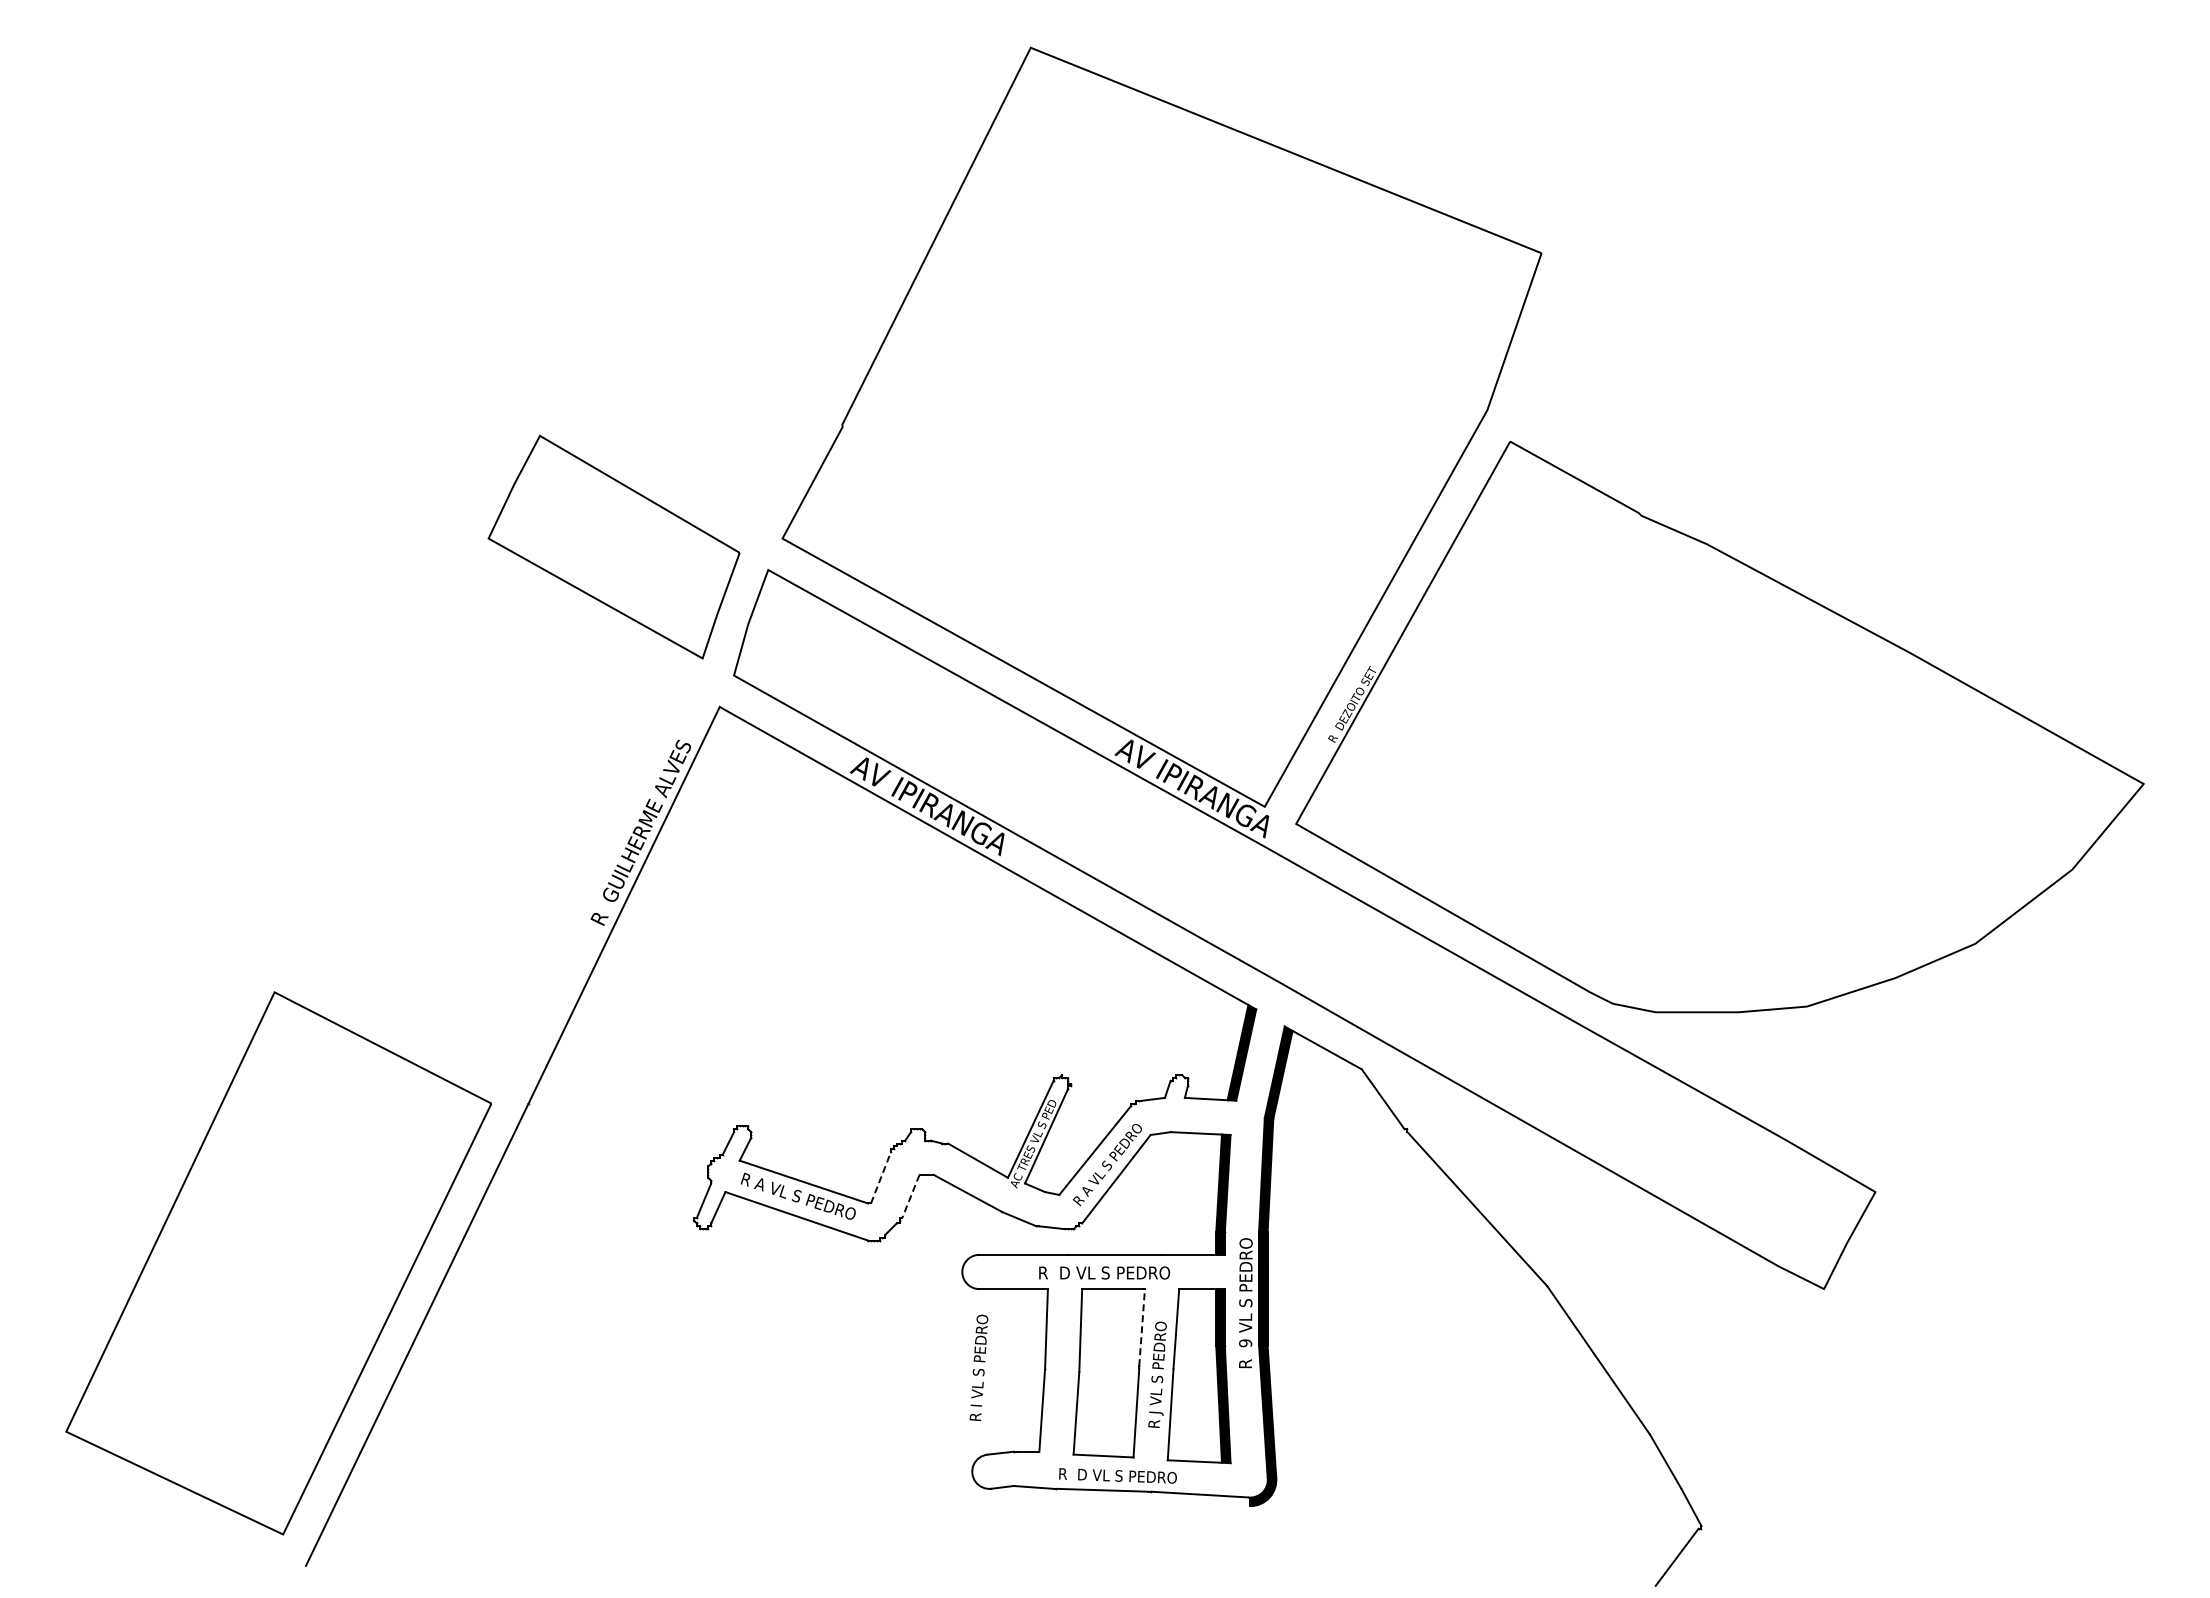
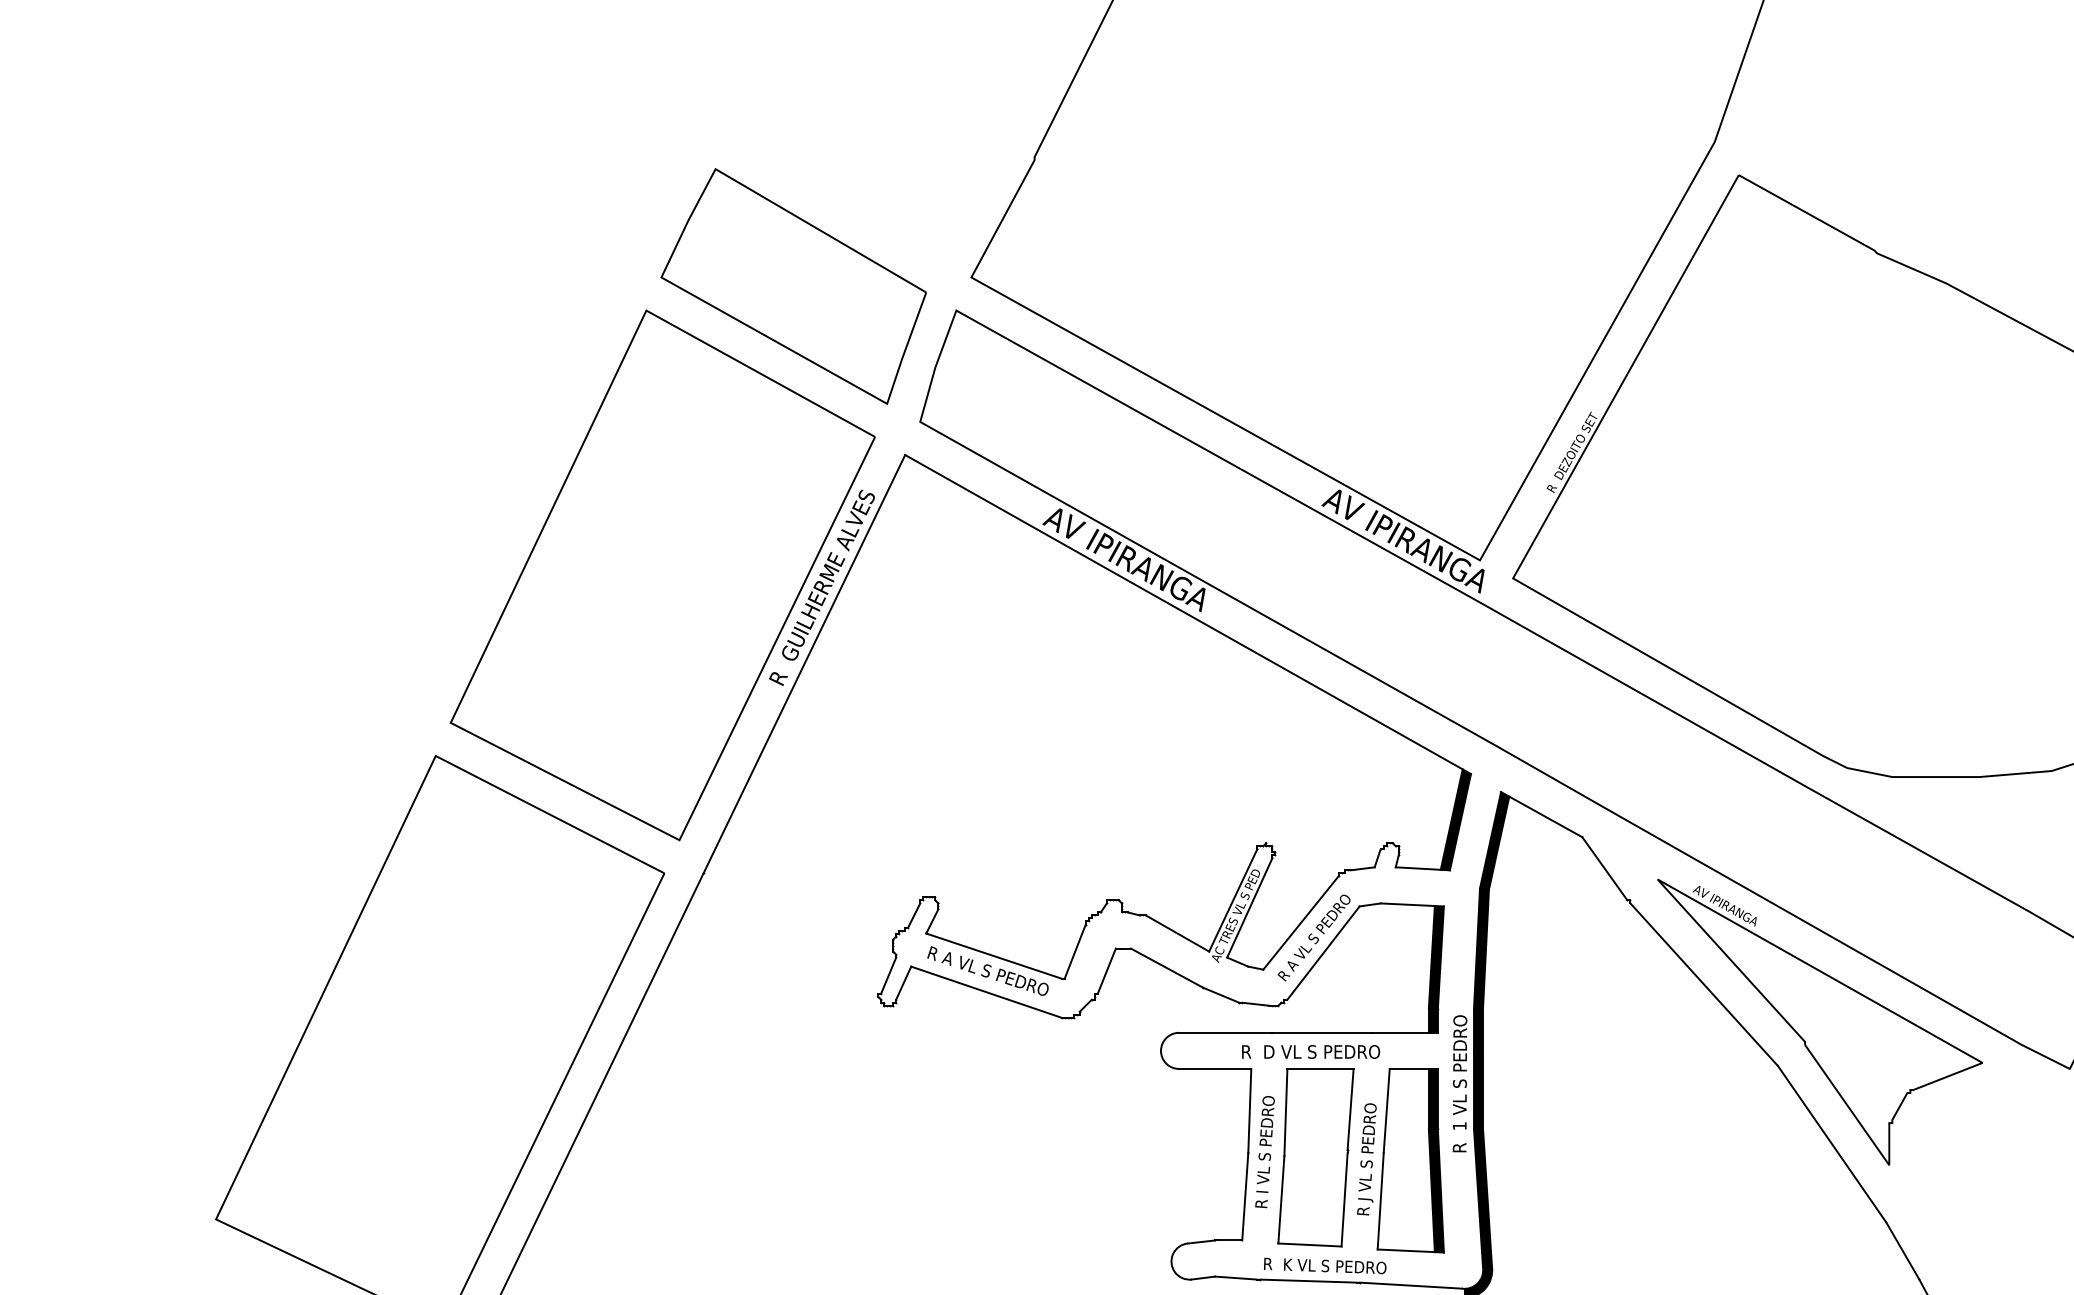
part: (489, 821) -> (662, 575), added
line: (880, 1177) -> (1074, 951), dashed -> solid
line: (910, 1196) -> (1106, 971), dashed -> solid
part: (1586, 1244) -> (1819, 1021), added
line: (1142, 1327) -> (1351, 1109), dashed -> solid
text: (1245, 1343) -> (1459, 1126), 9 -> 1
text: (978, 1367) -> (1264, 1151), moved
text: (1117, 1475) -> (1324, 1265), R  D VL S PEDRO -> R  K VL S PEDRO

